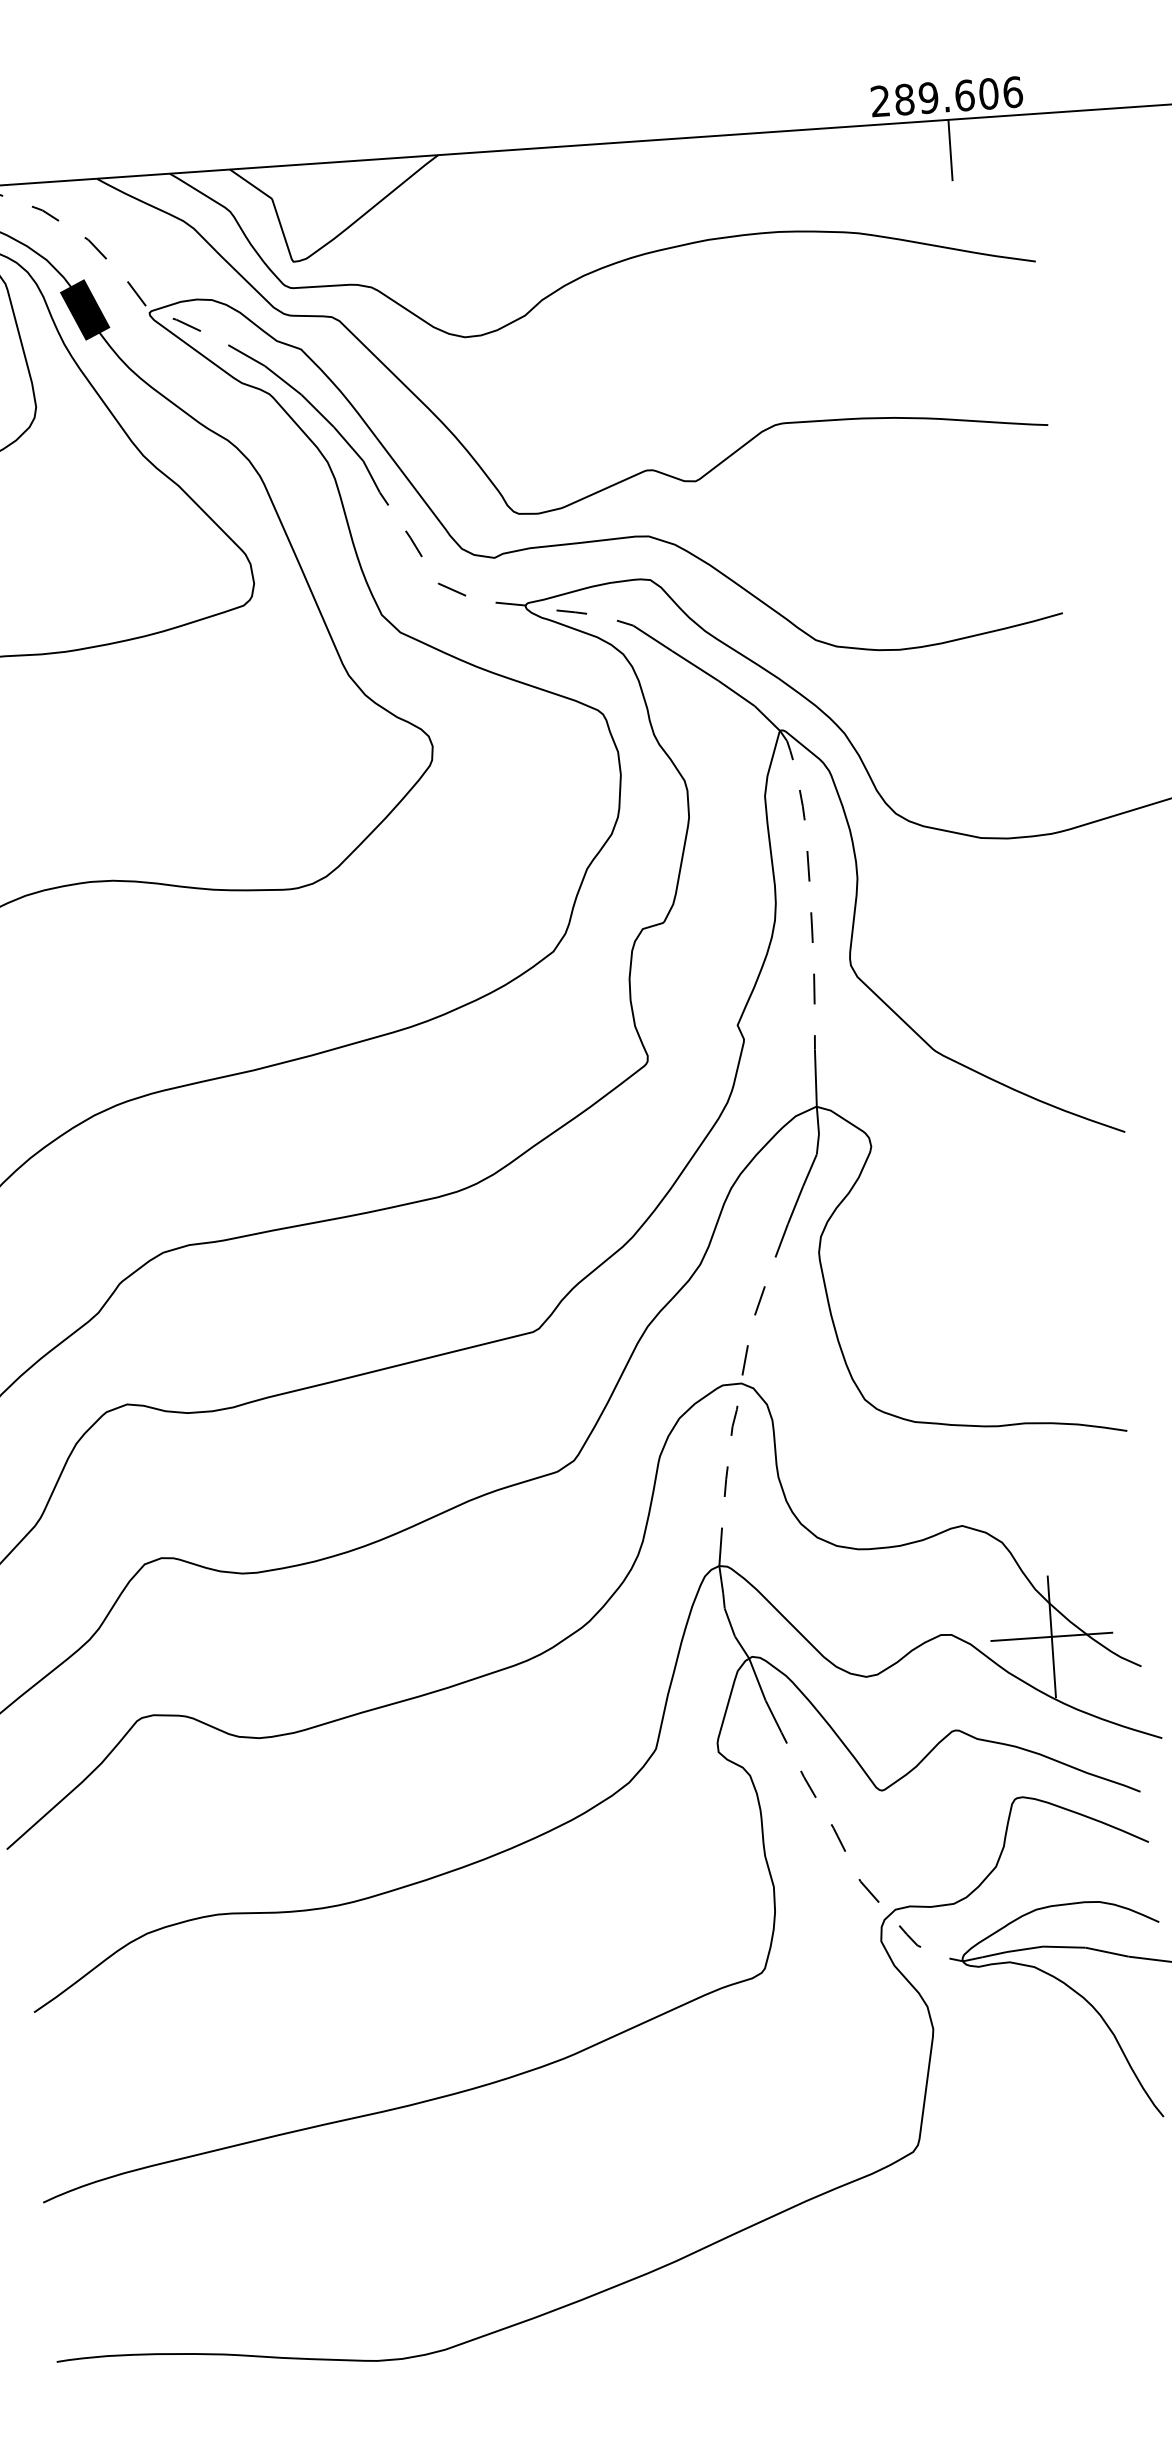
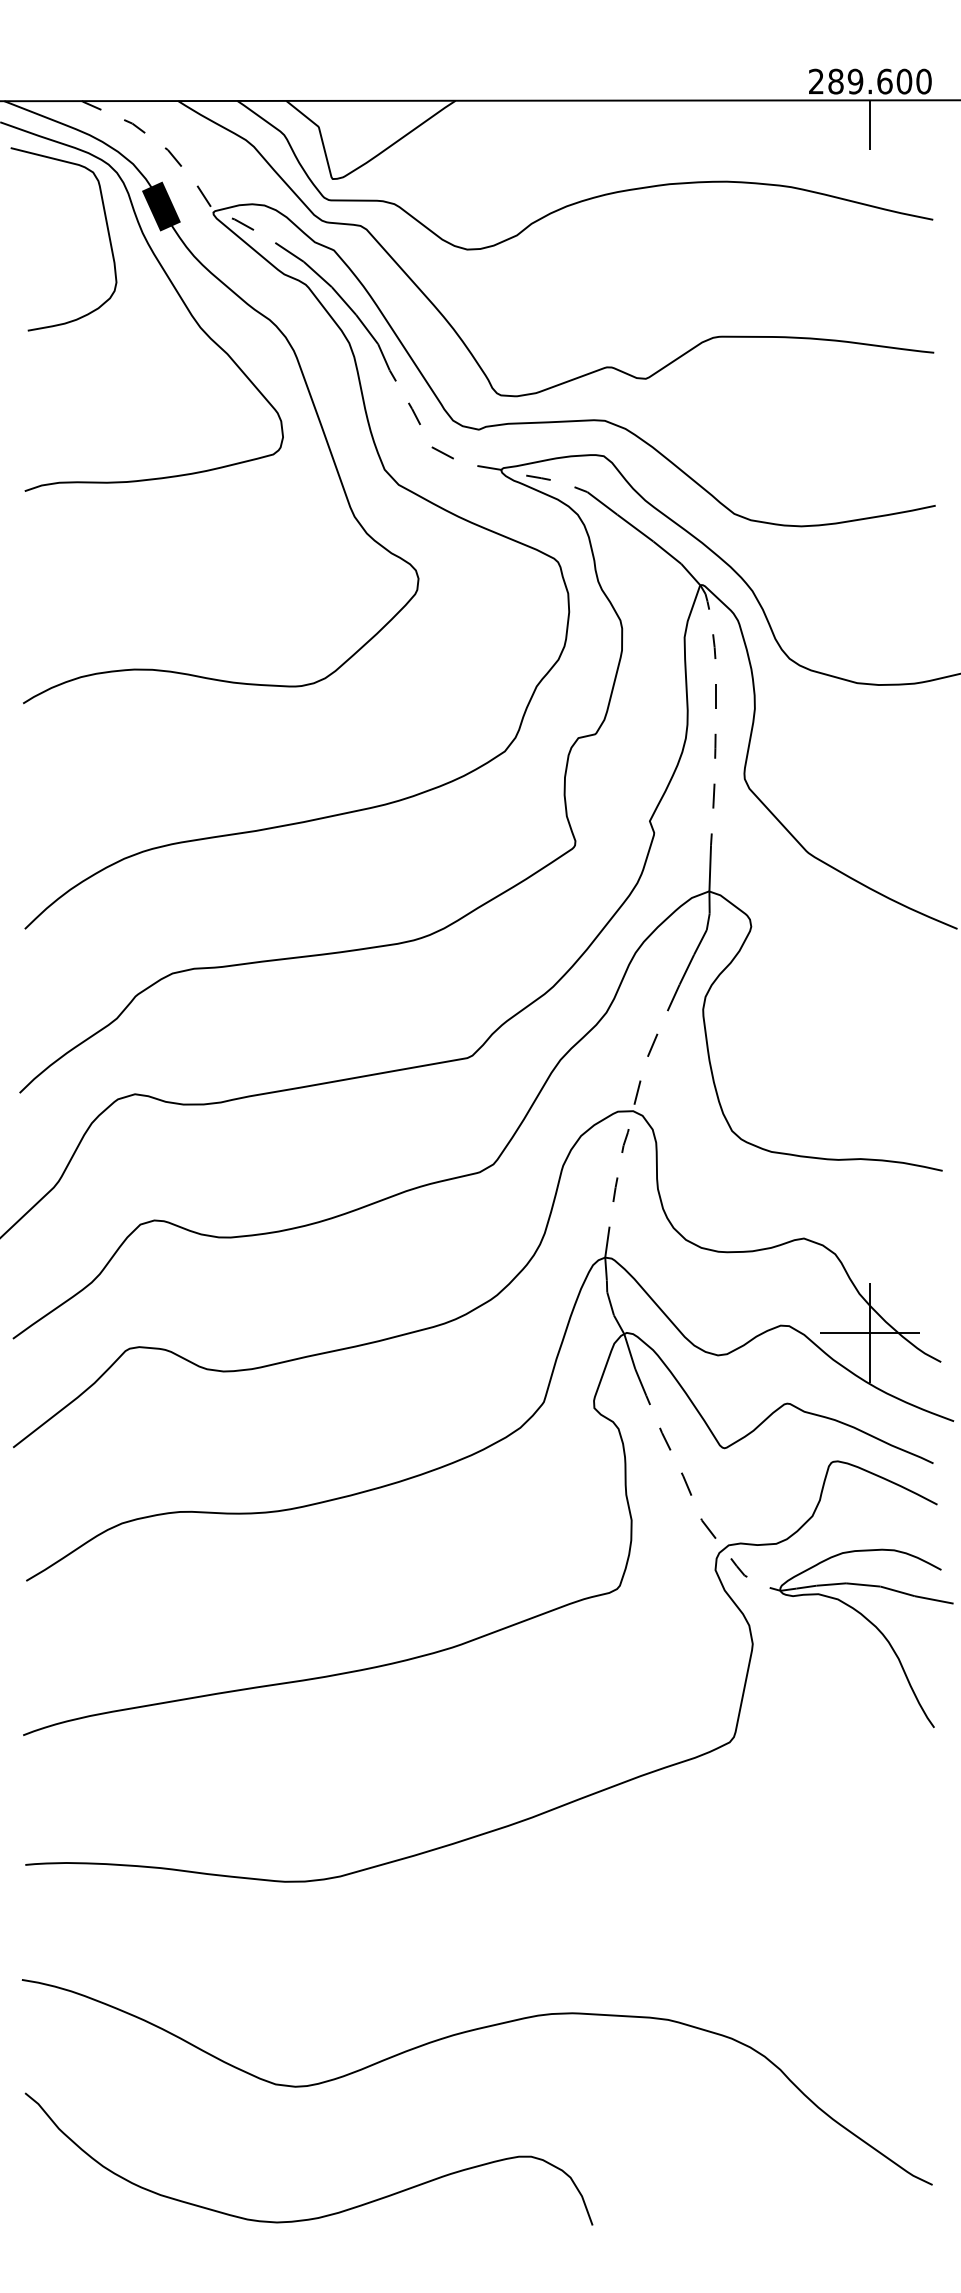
text: (1012, 92) -> (923, 81), 289.606 -> 289.600

